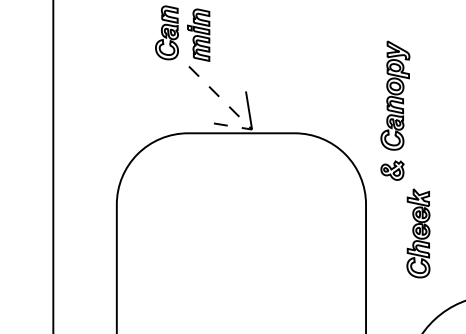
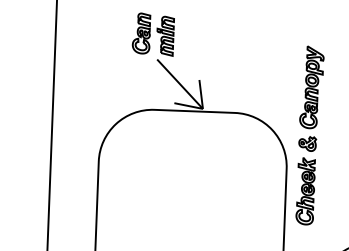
line: (234, 112) -> (190, 95), dashed -> solid
part: (418, 233) -> (305, 191), moved

